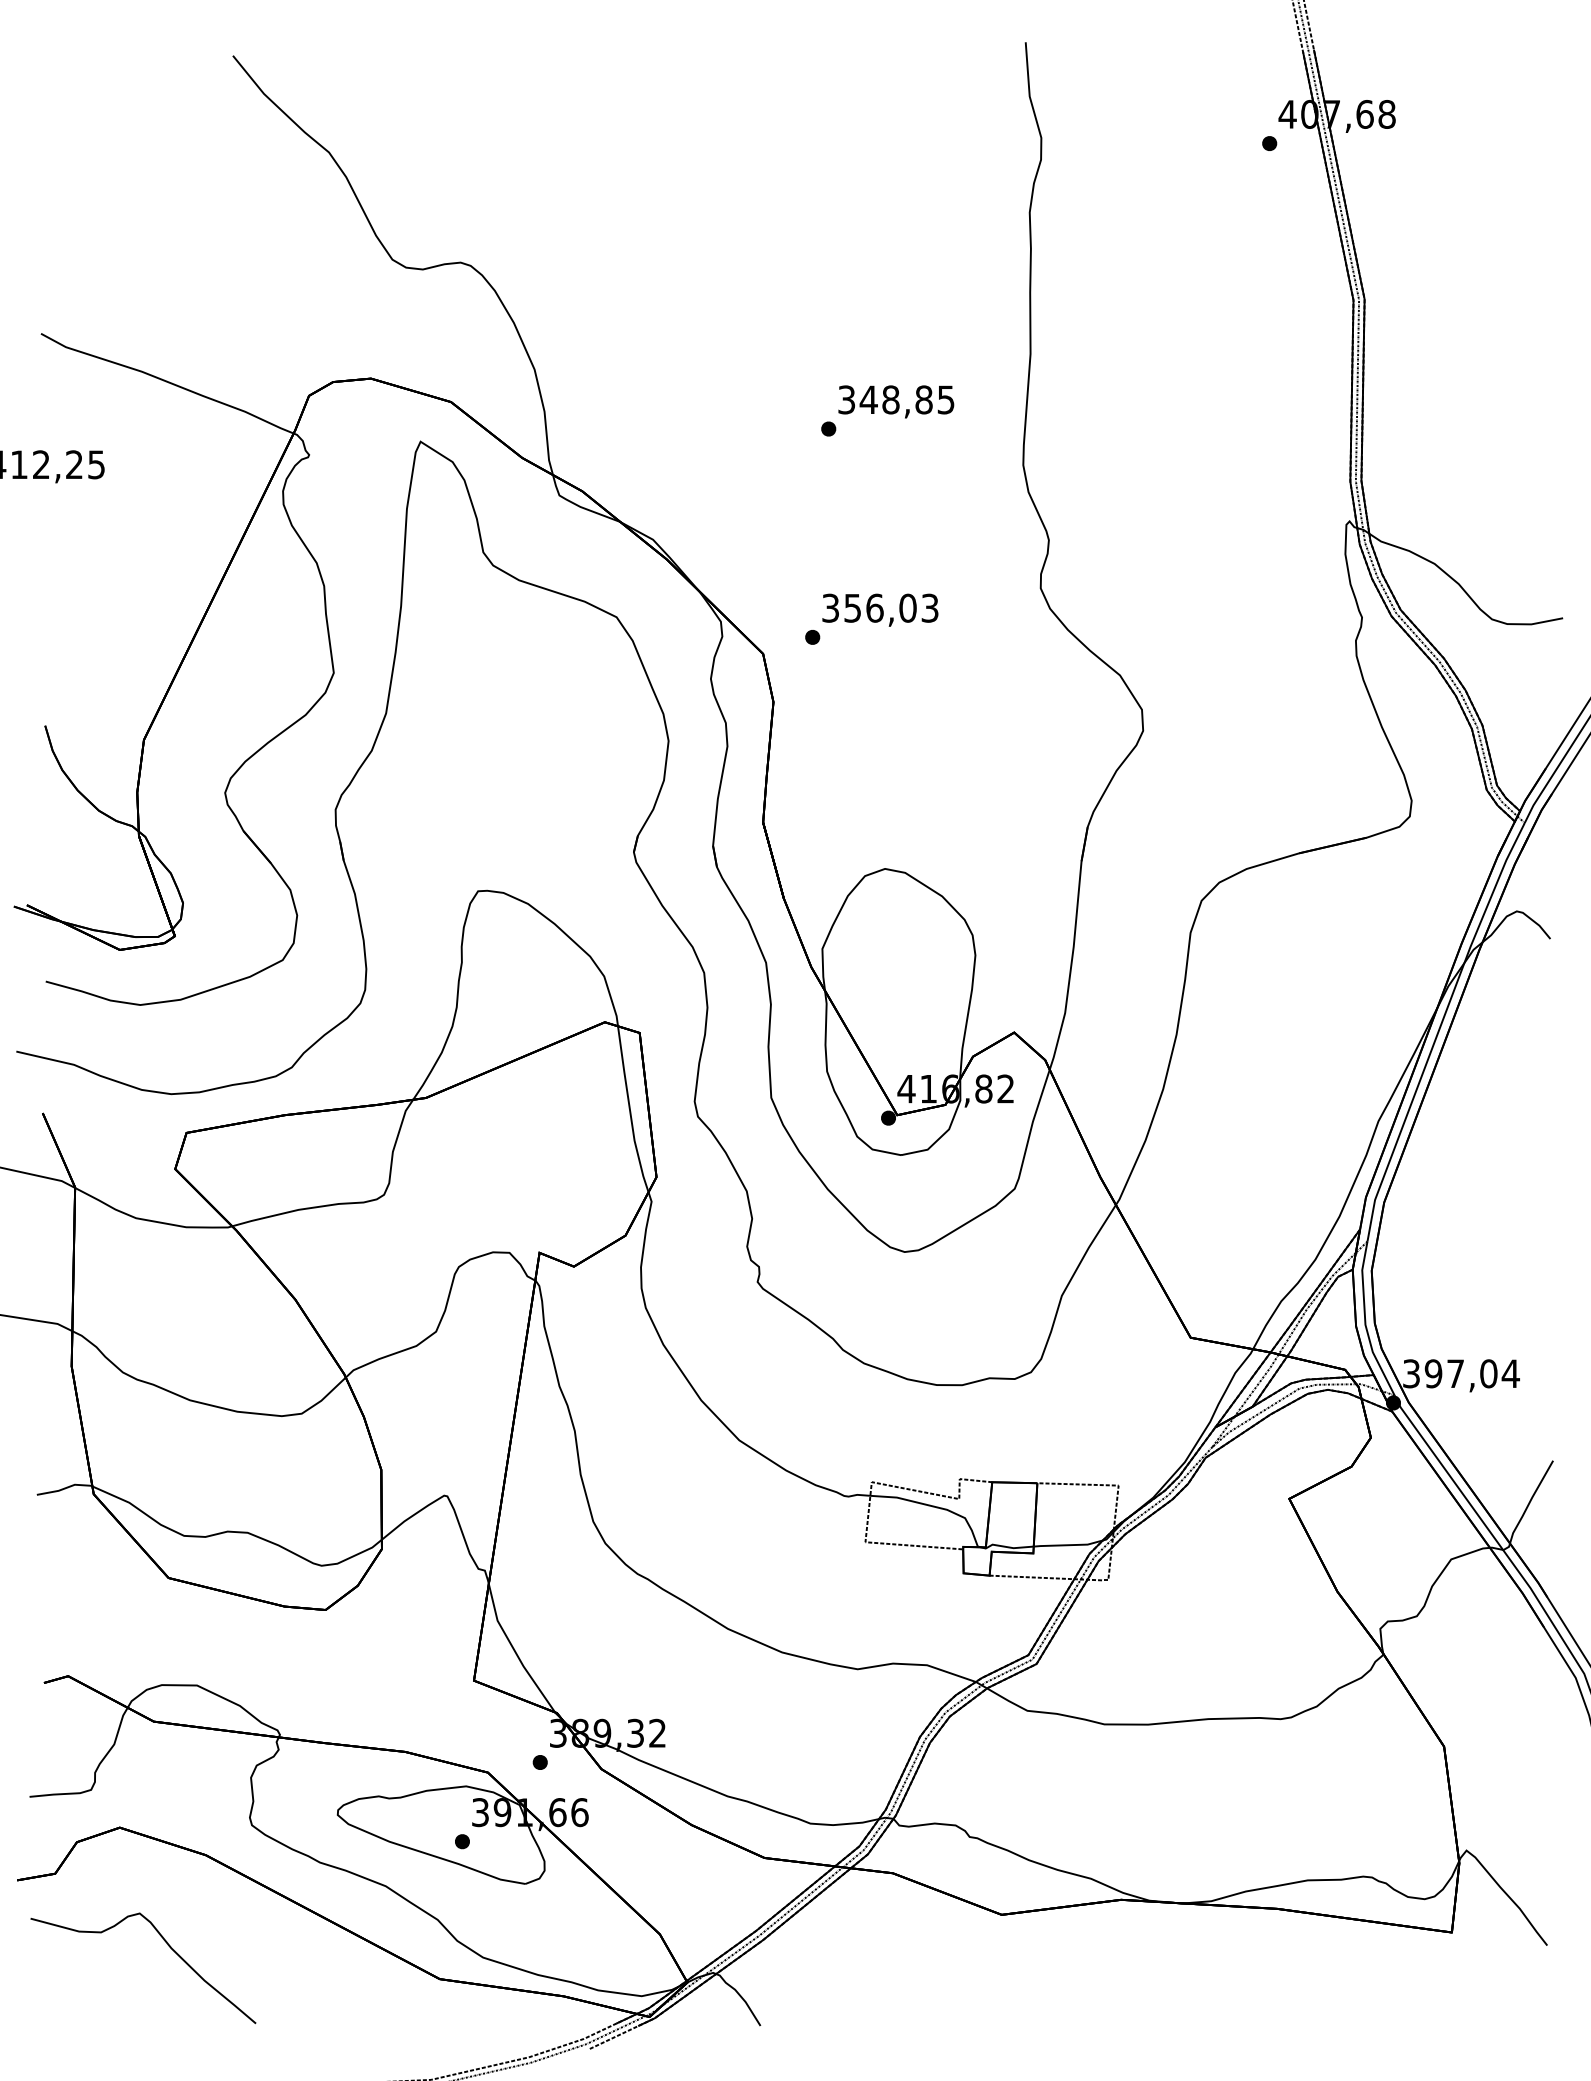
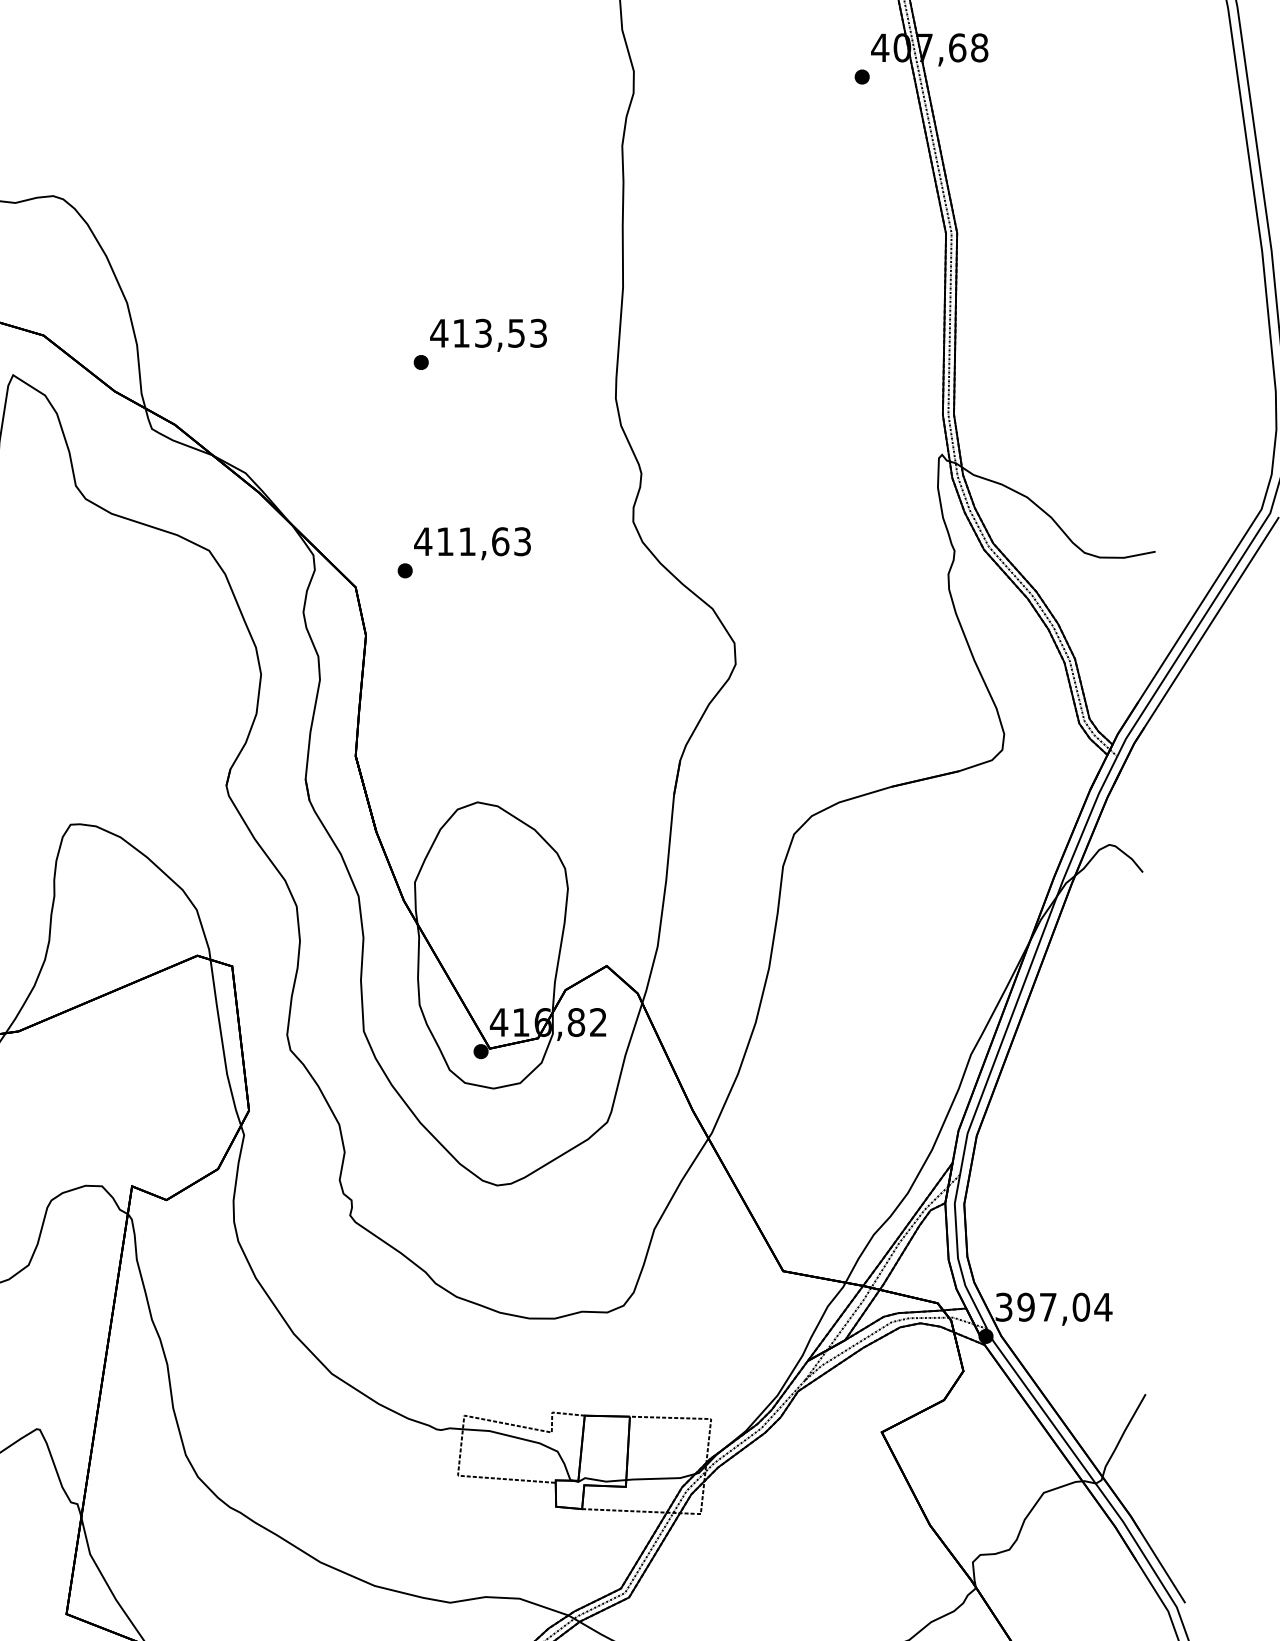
text: (895, 399) -> (488, 332), 348,85 -> 413,53
text: (868, 607) -> (461, 540), 356,03 -> 411,63

